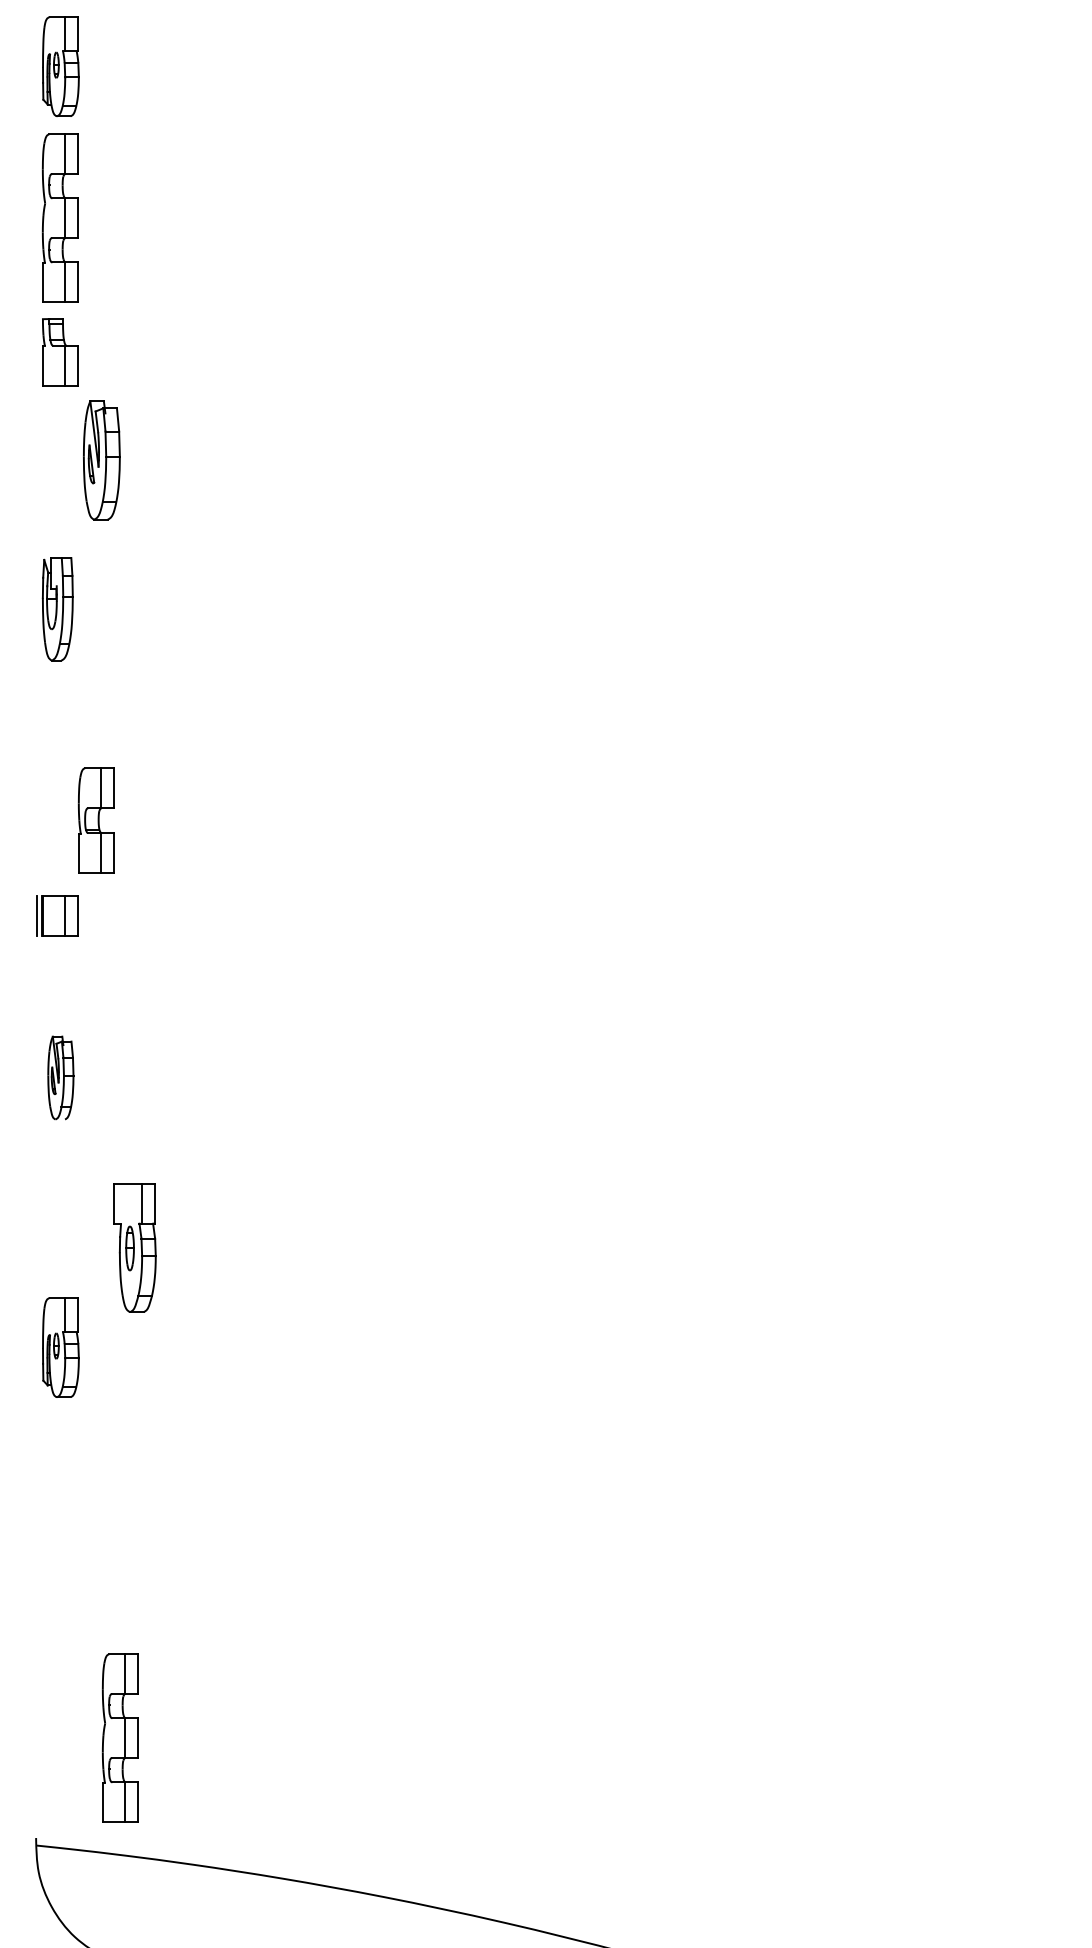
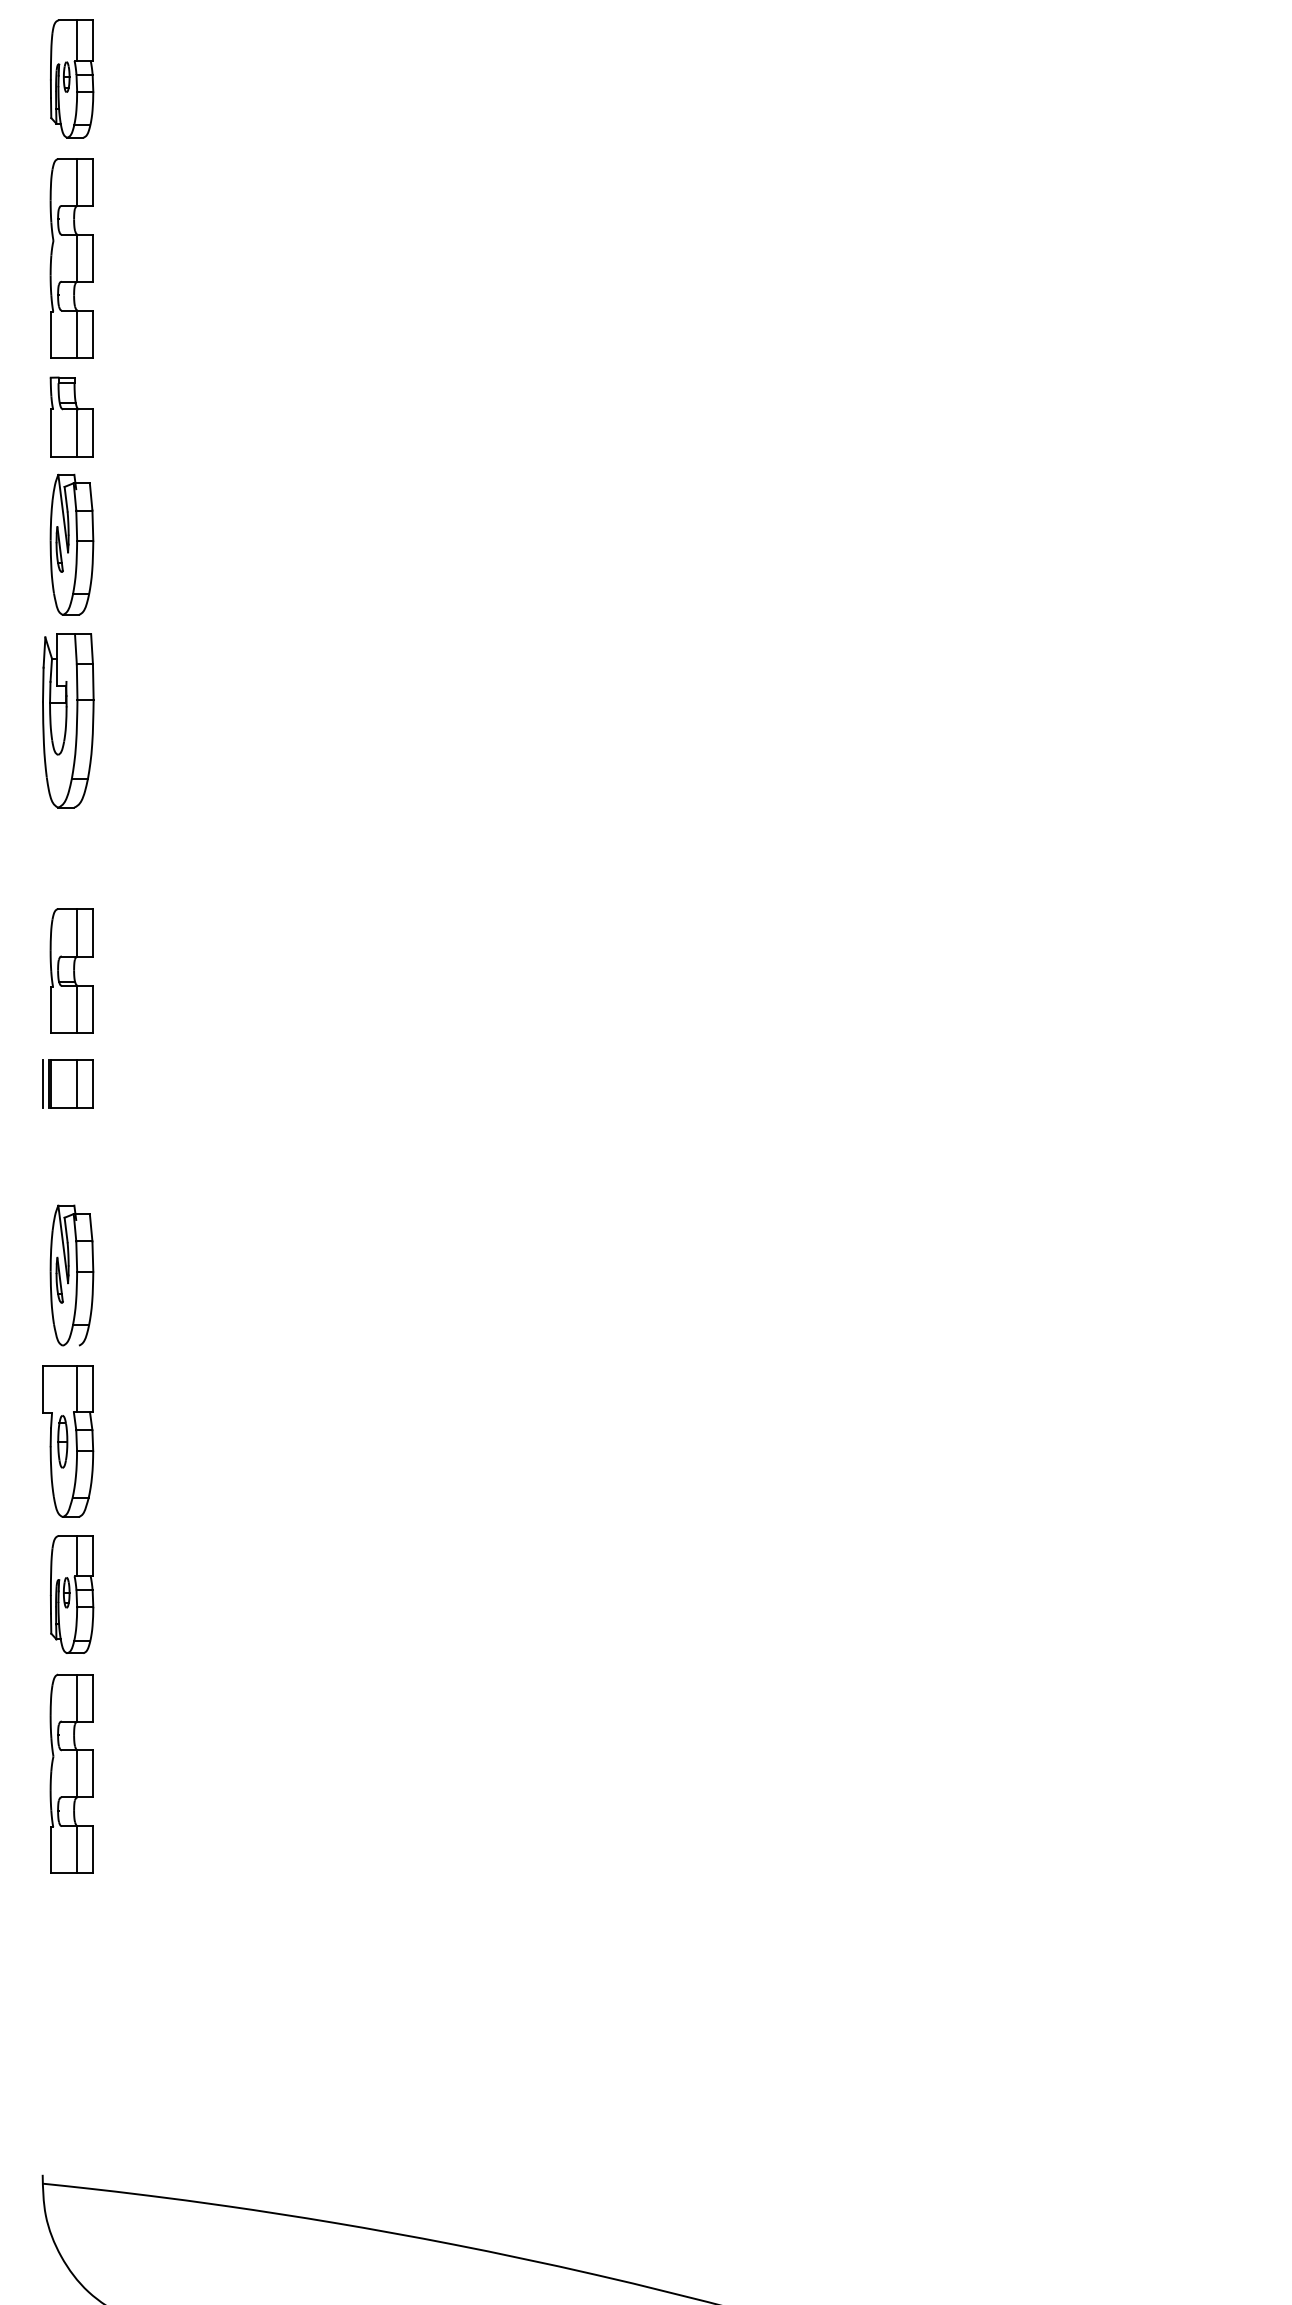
part: (101, 460) -> (71, 544), moved
part: (57, 609) -> (68, 721), size x1.43
part: (95, 820) -> (70, 970), moved
part: (60, 1077) -> (71, 1274), size x1.43
part: (134, 1247) -> (68, 1440), moved
part: (119, 1737) -> (70, 1773), moved

